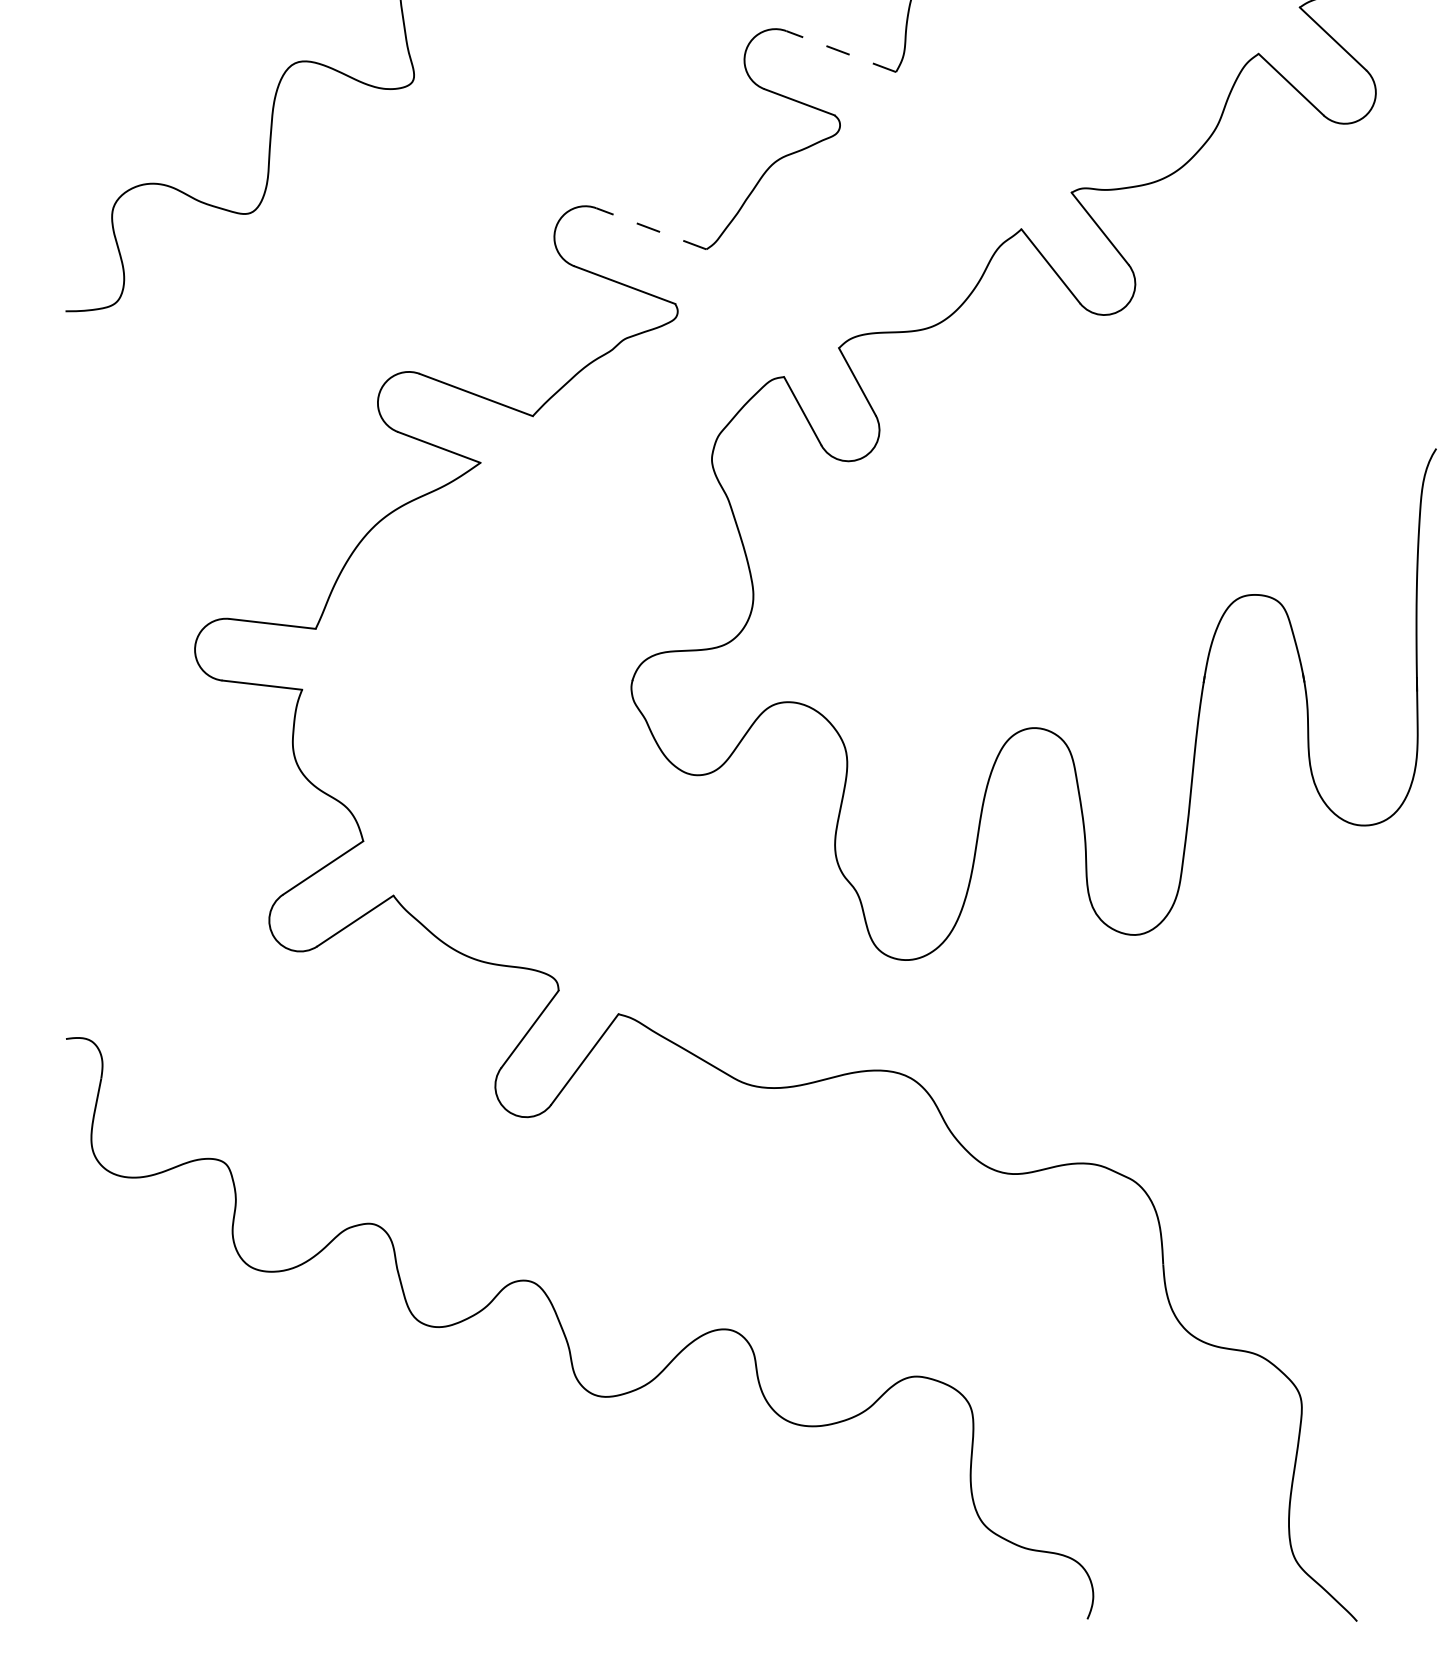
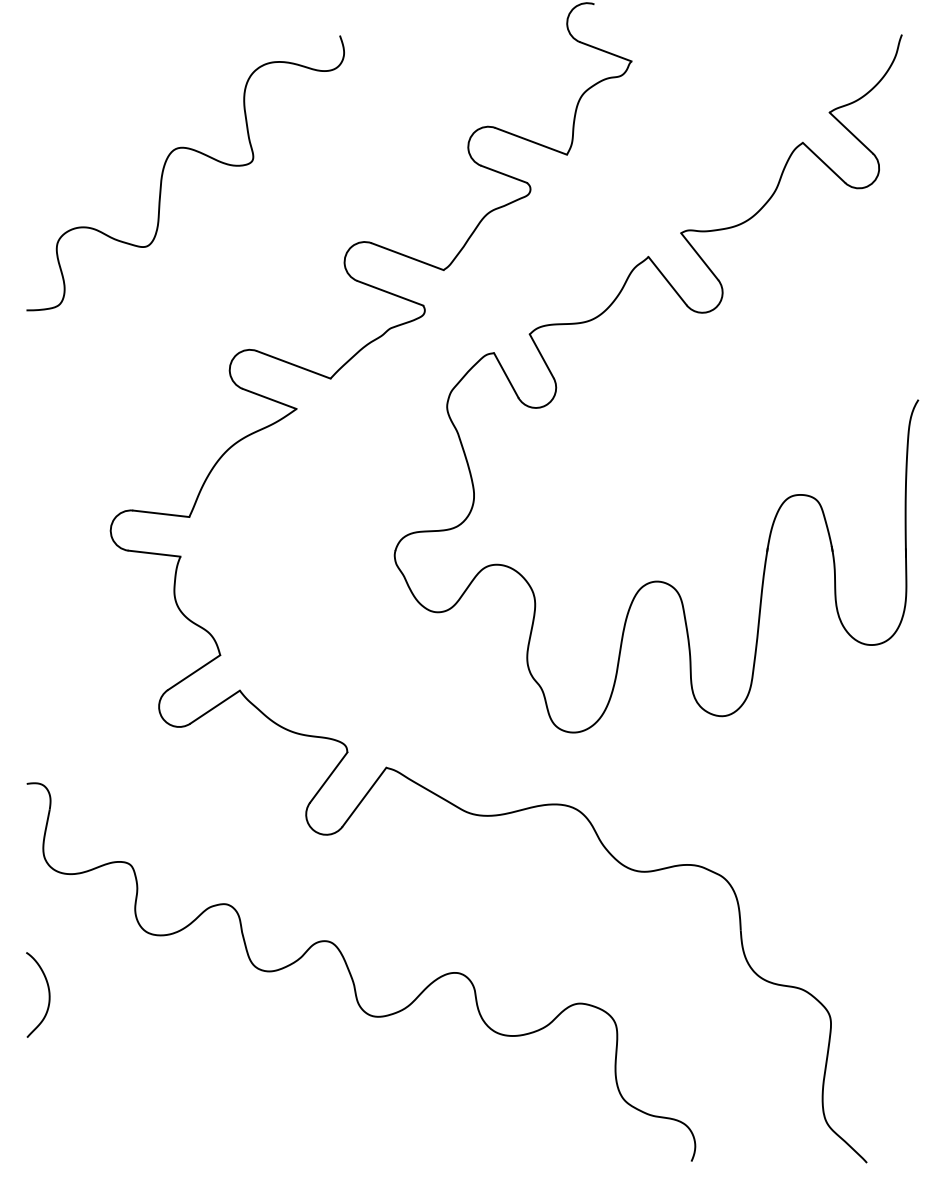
line: (840, 51) -> (530, 141), dashed -> solid
line: (651, 228) -> (407, 256), dashed -> solid
curve: (99, 1362) -> (48, 994), added

